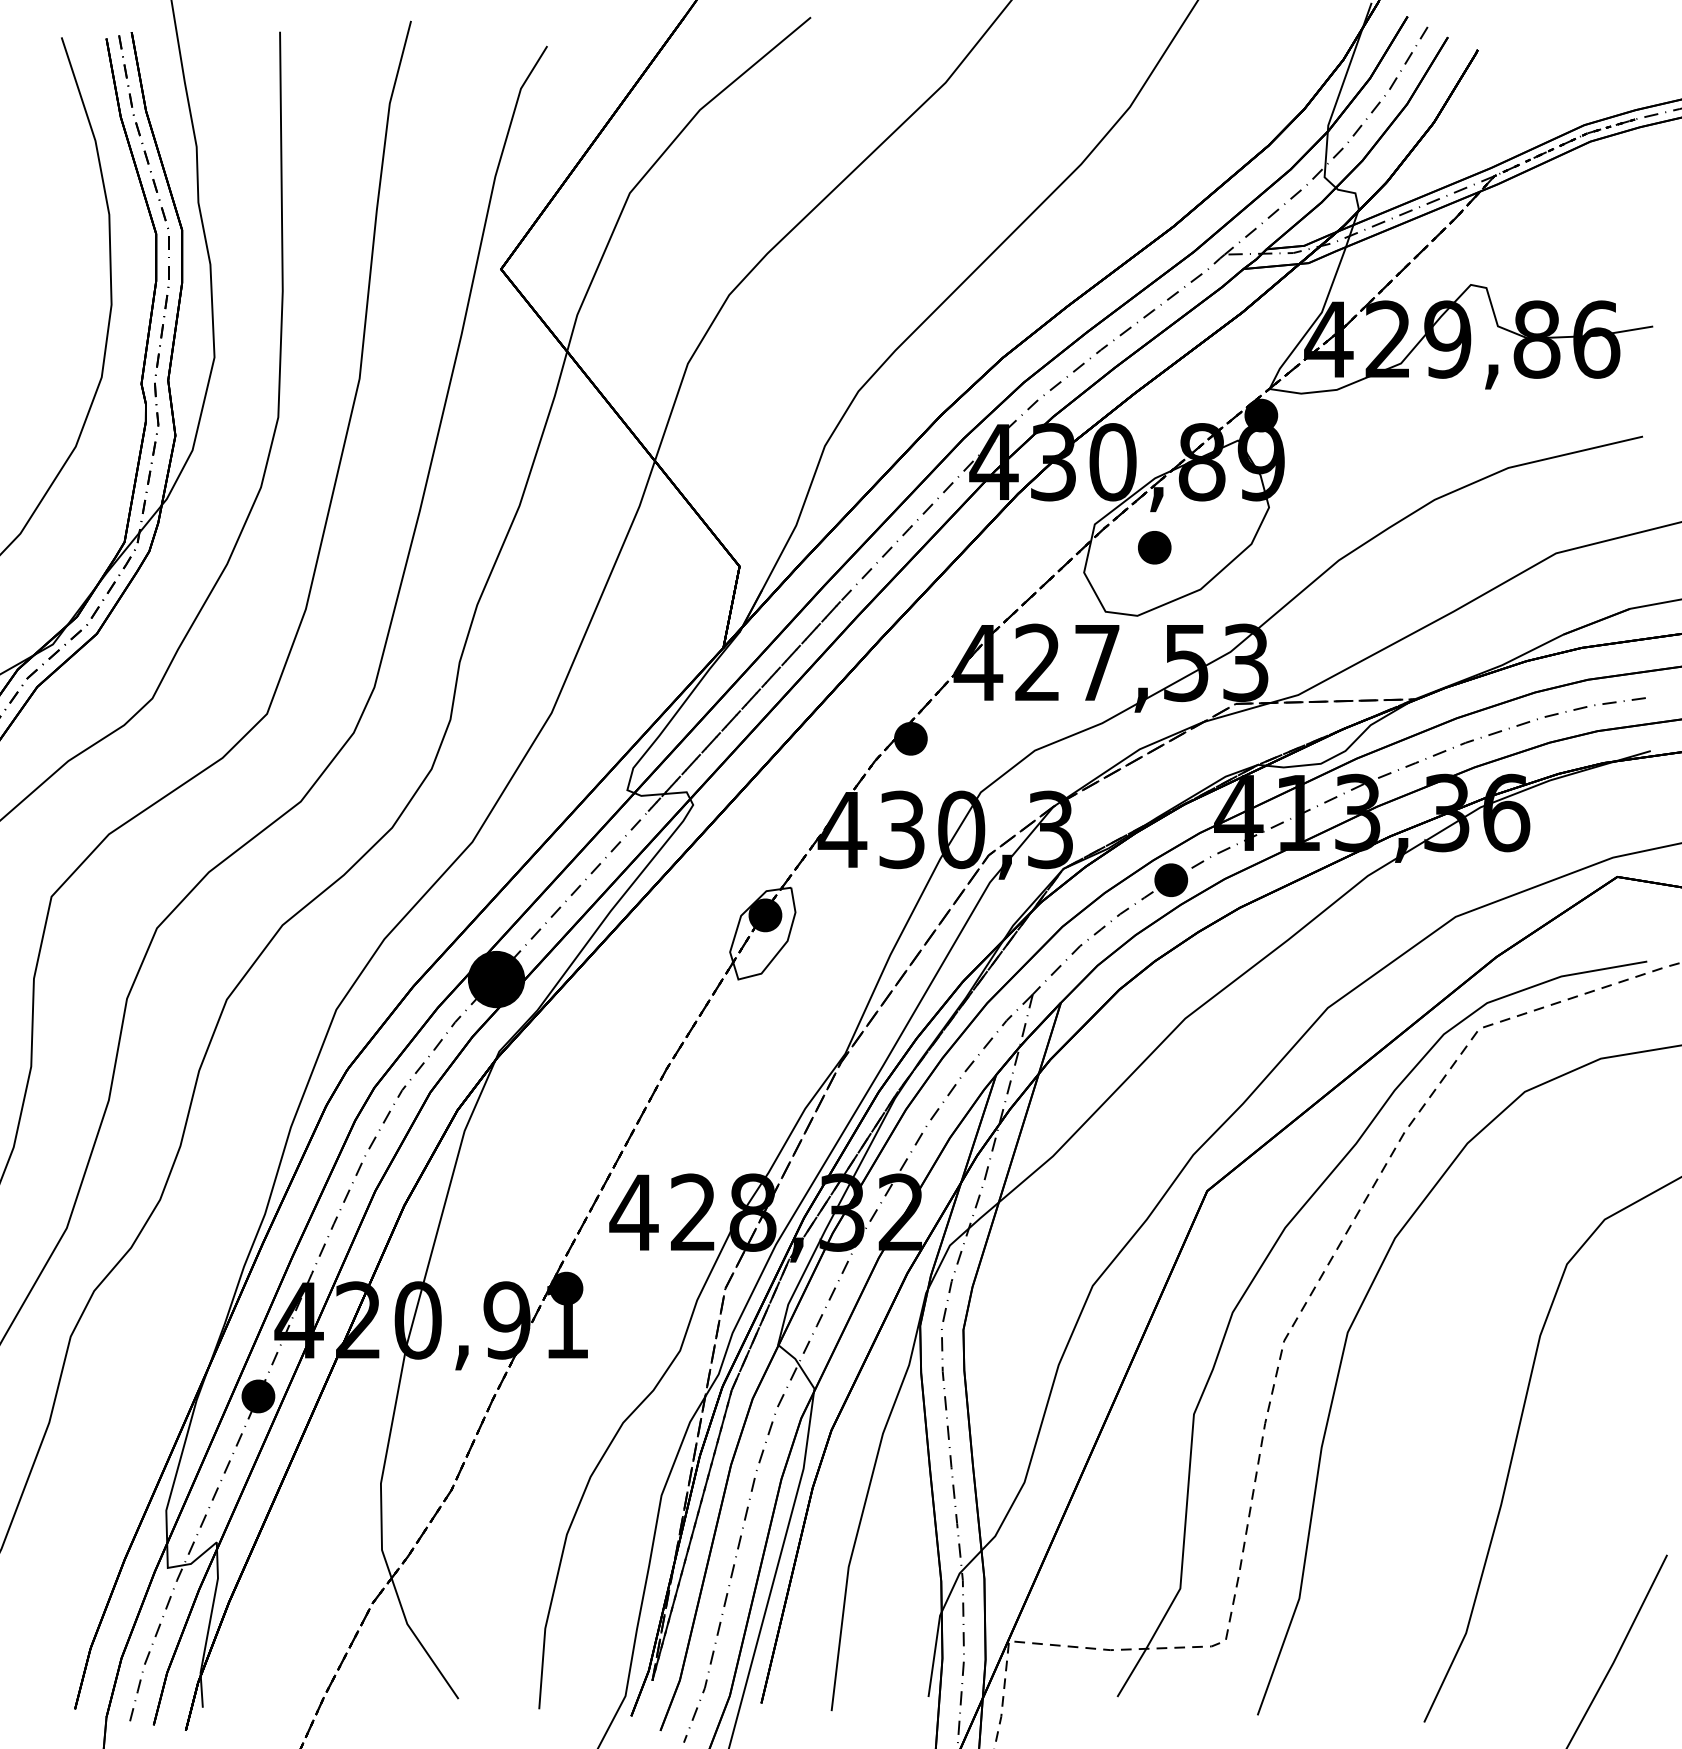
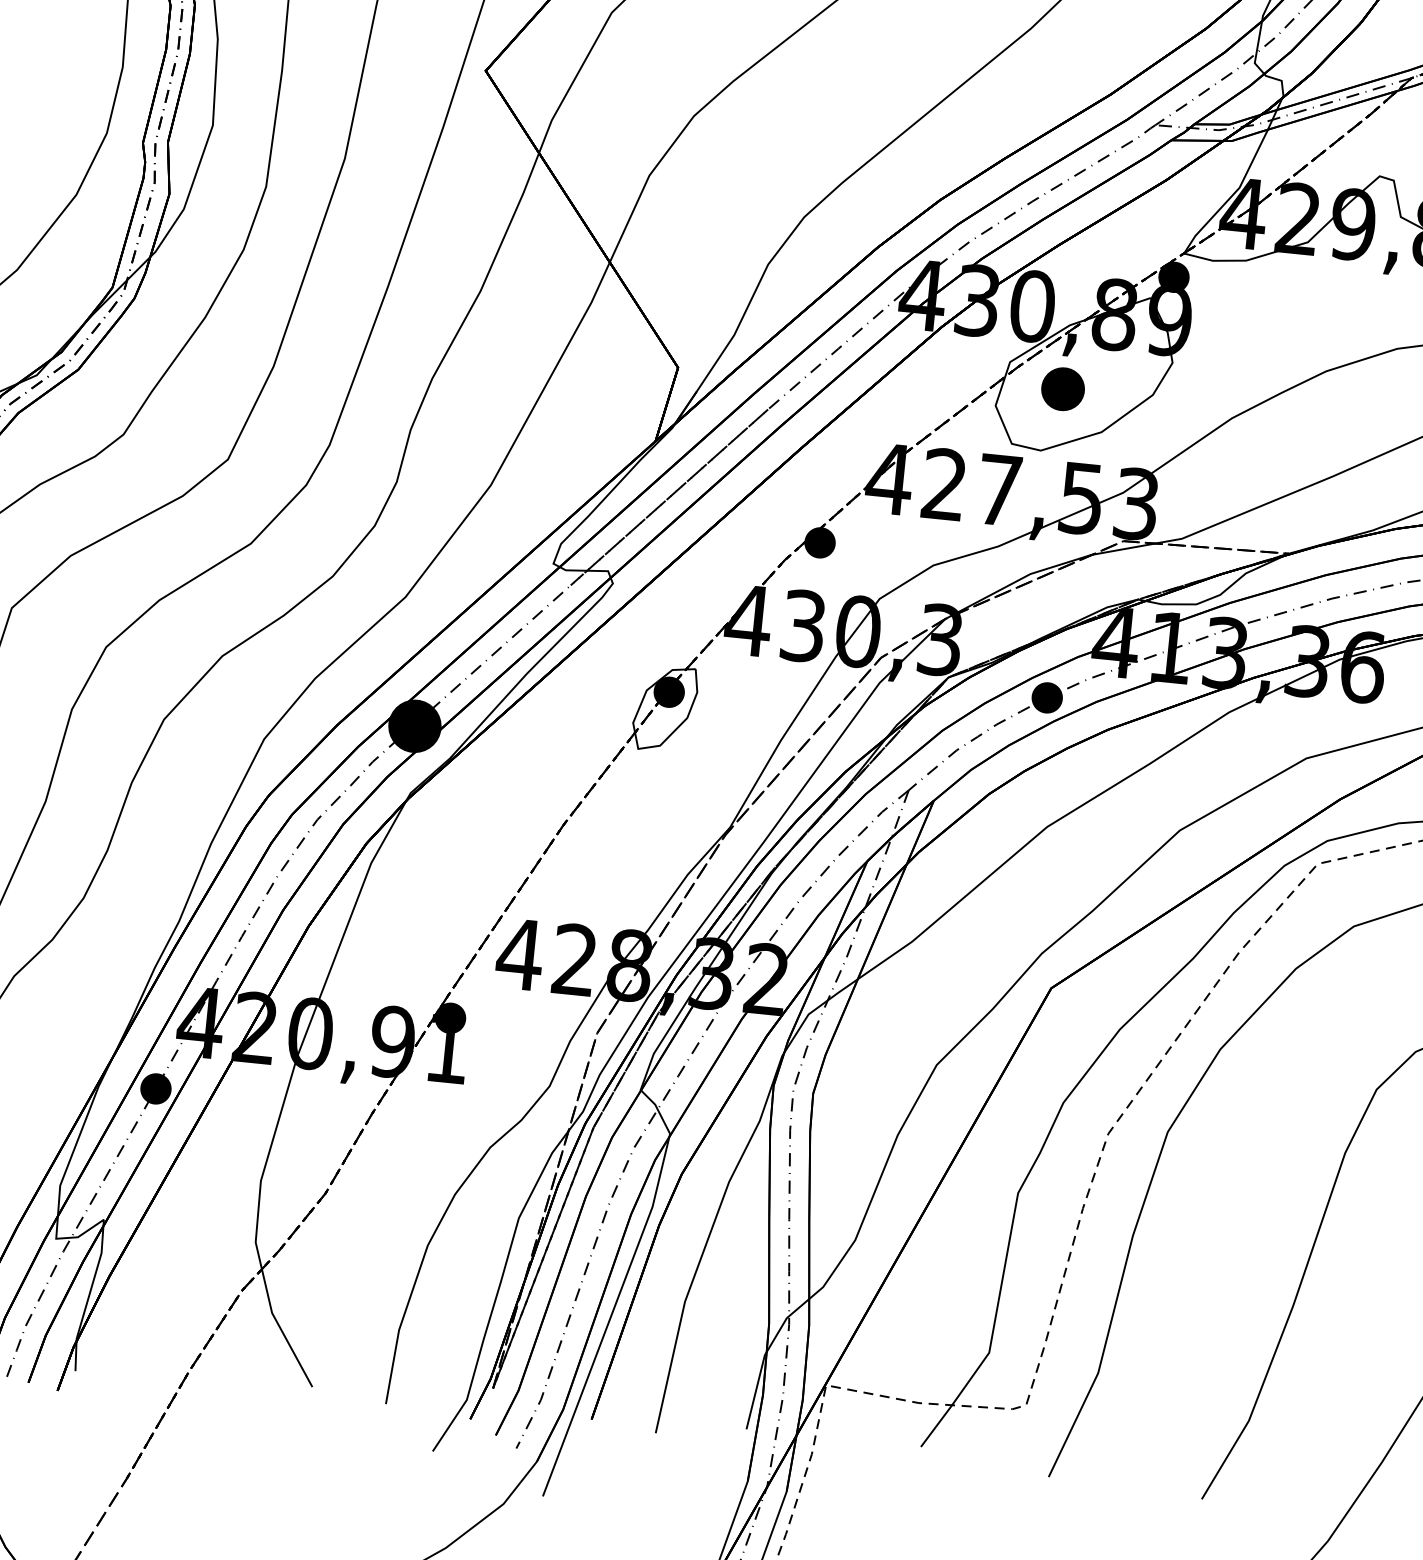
part: (1154, 547) -> (1062, 389), size x1.4

